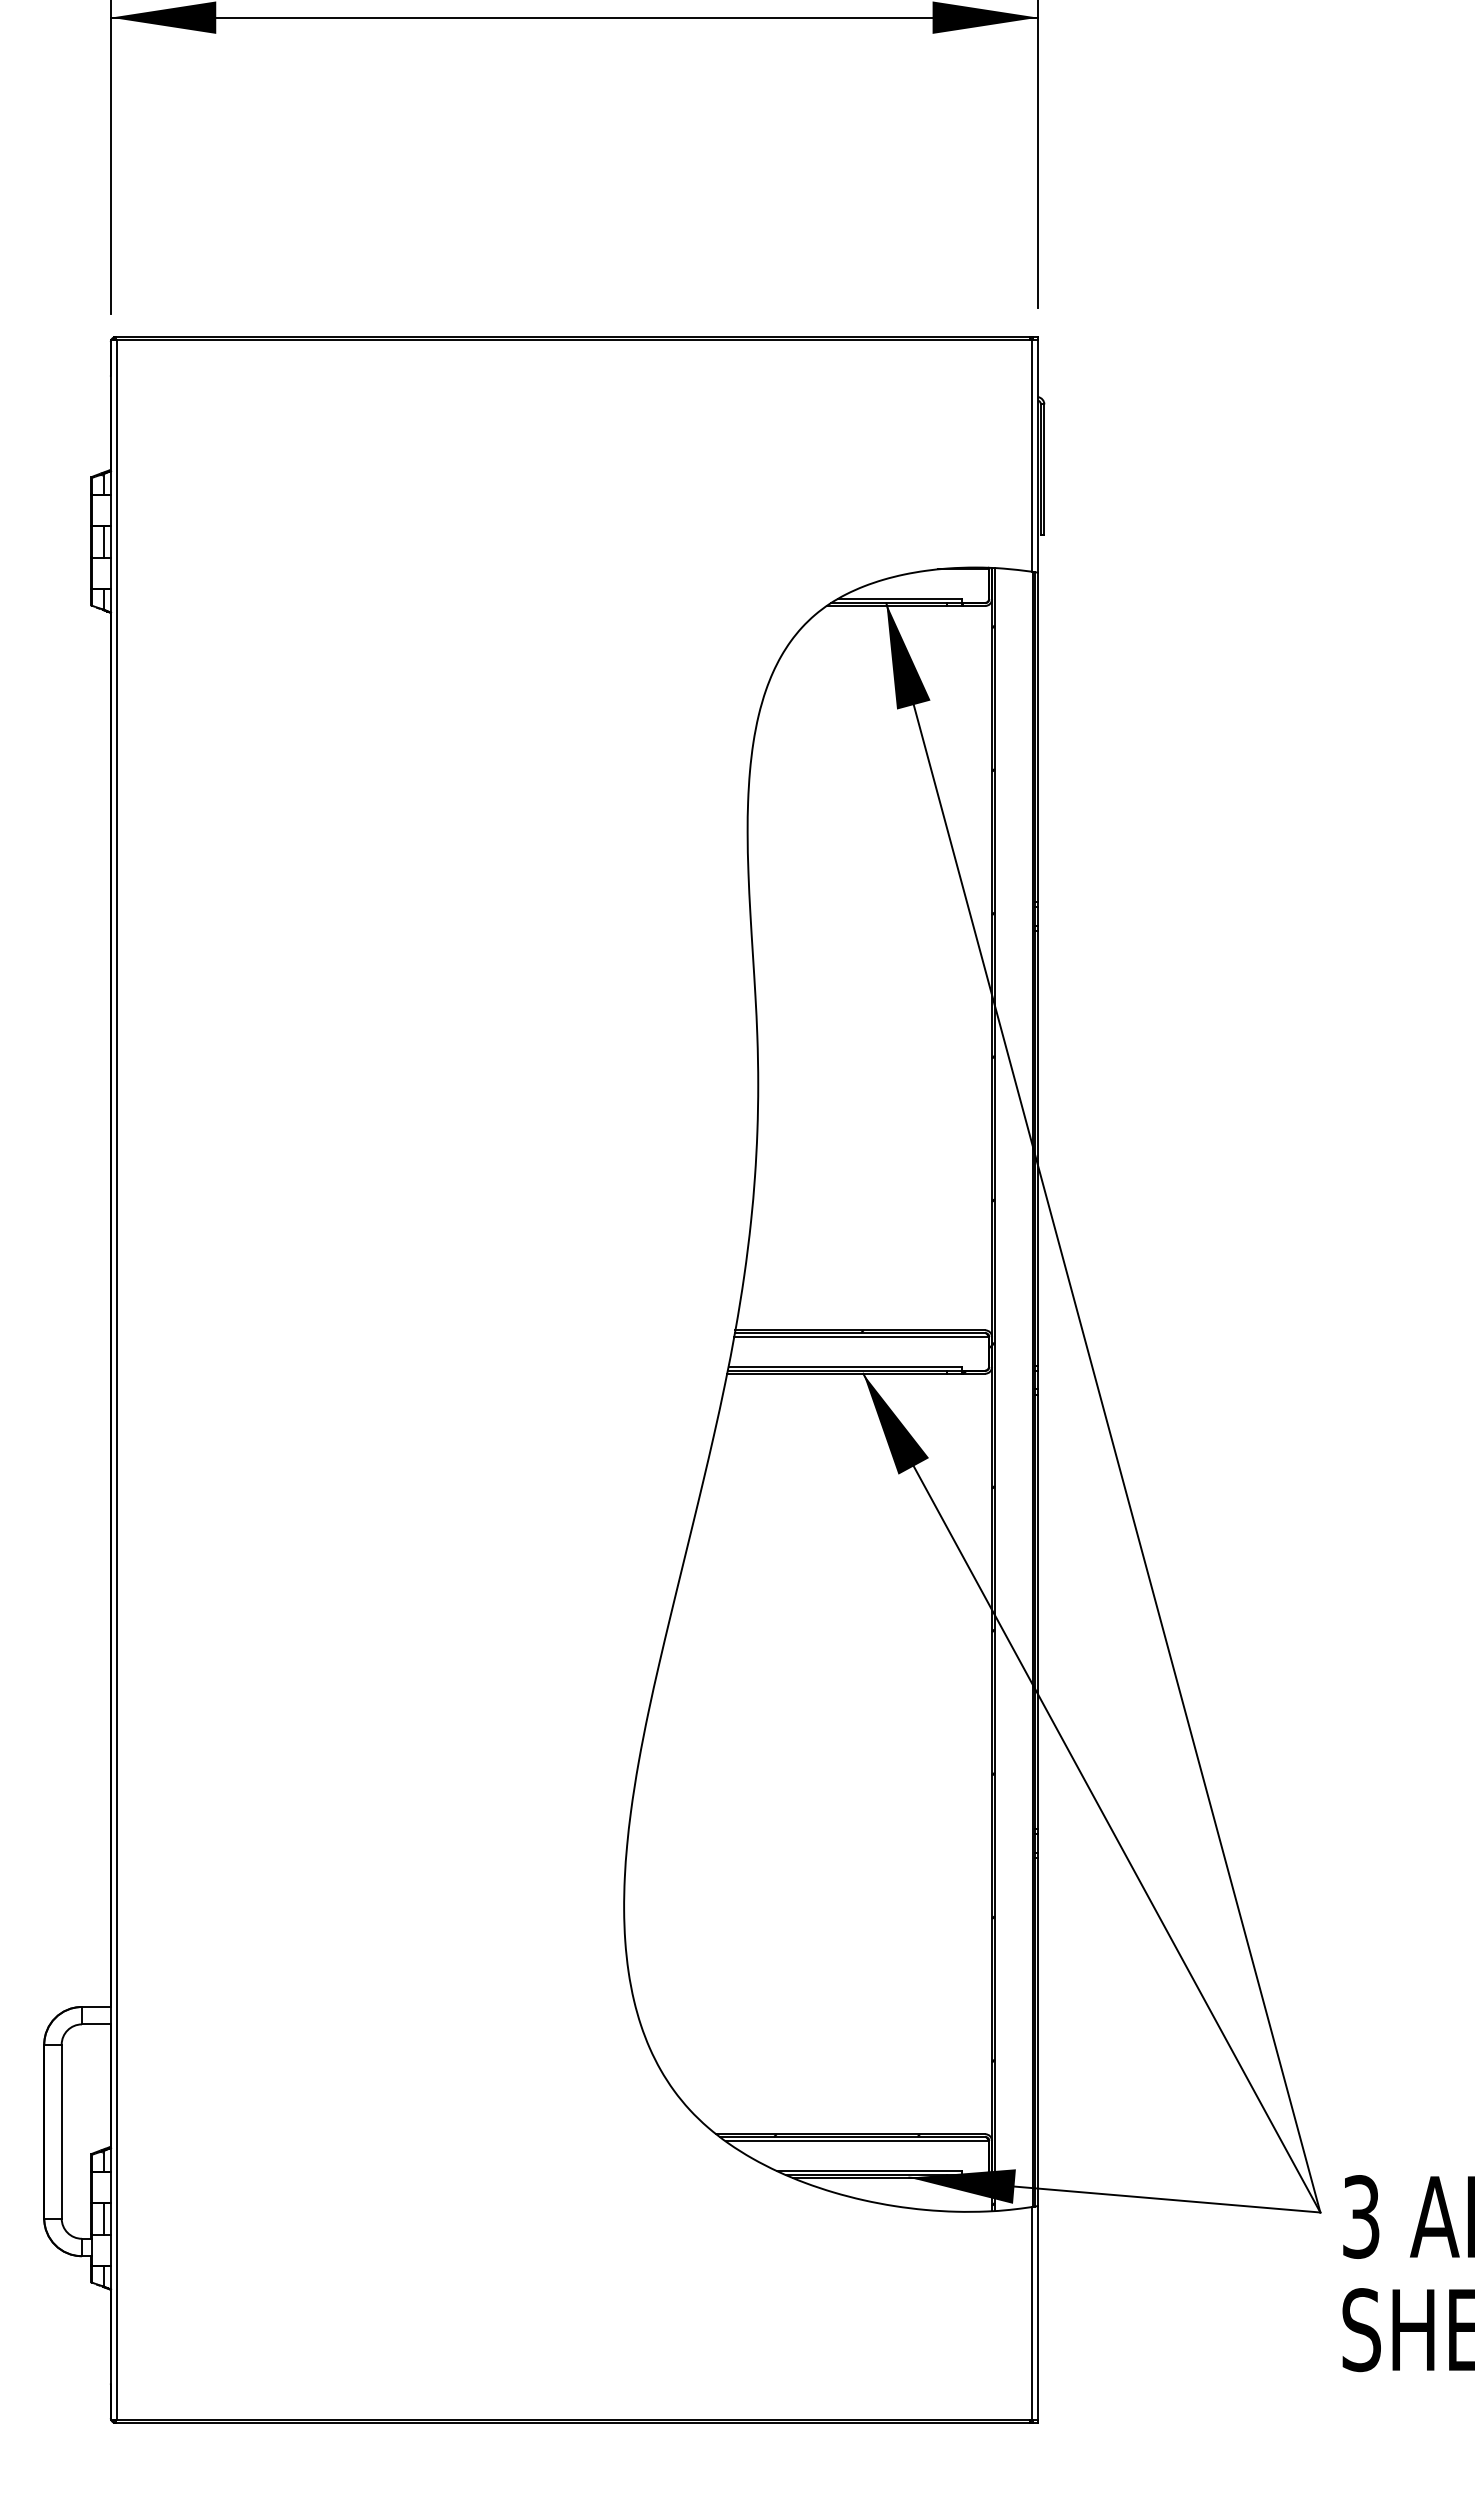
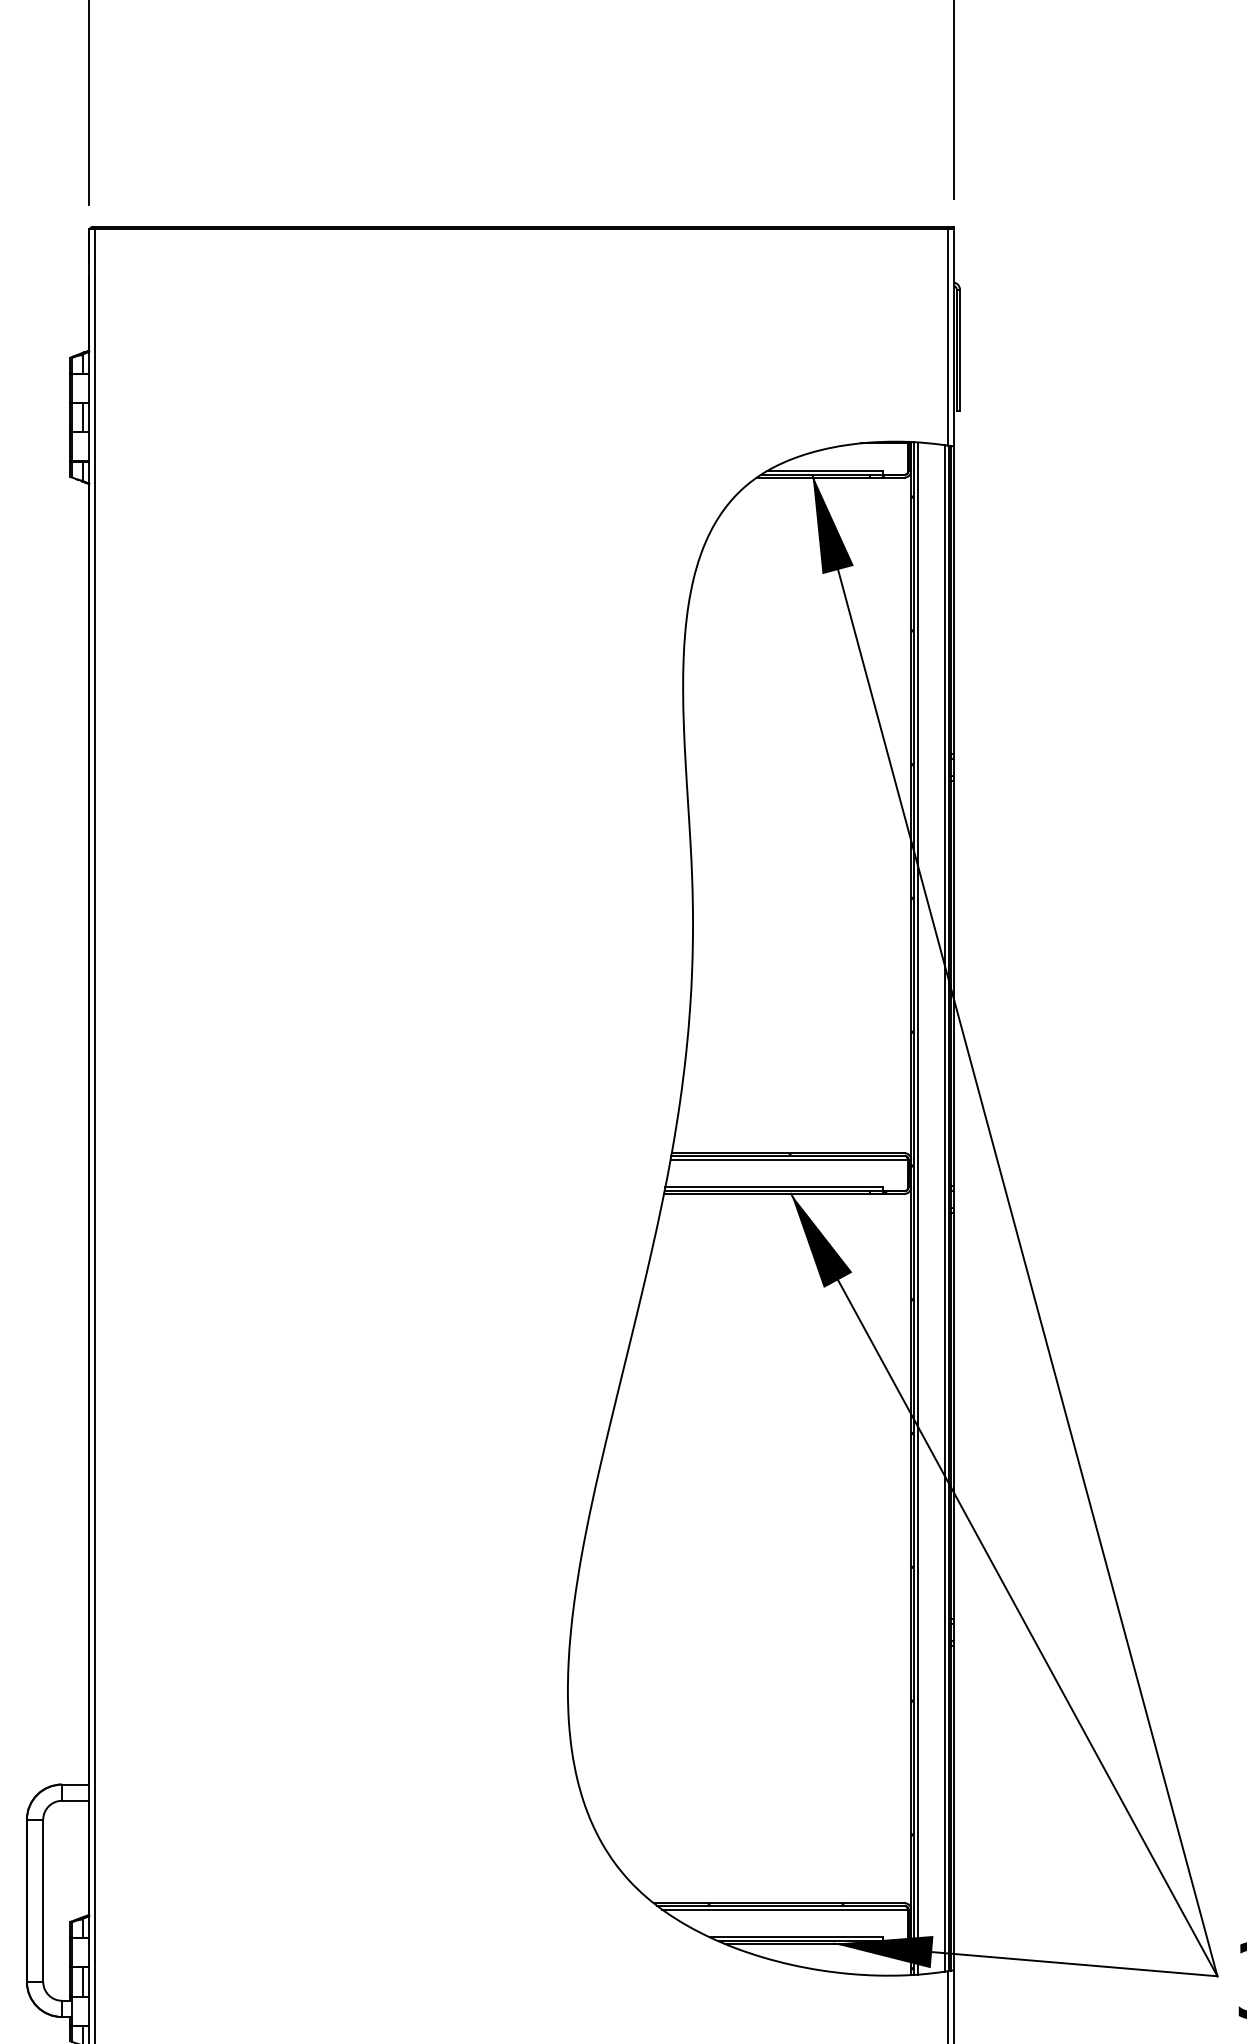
line: (998, 1389) -> (917, 1208), added
line: (1028, 1389) -> (945, 1208), added

